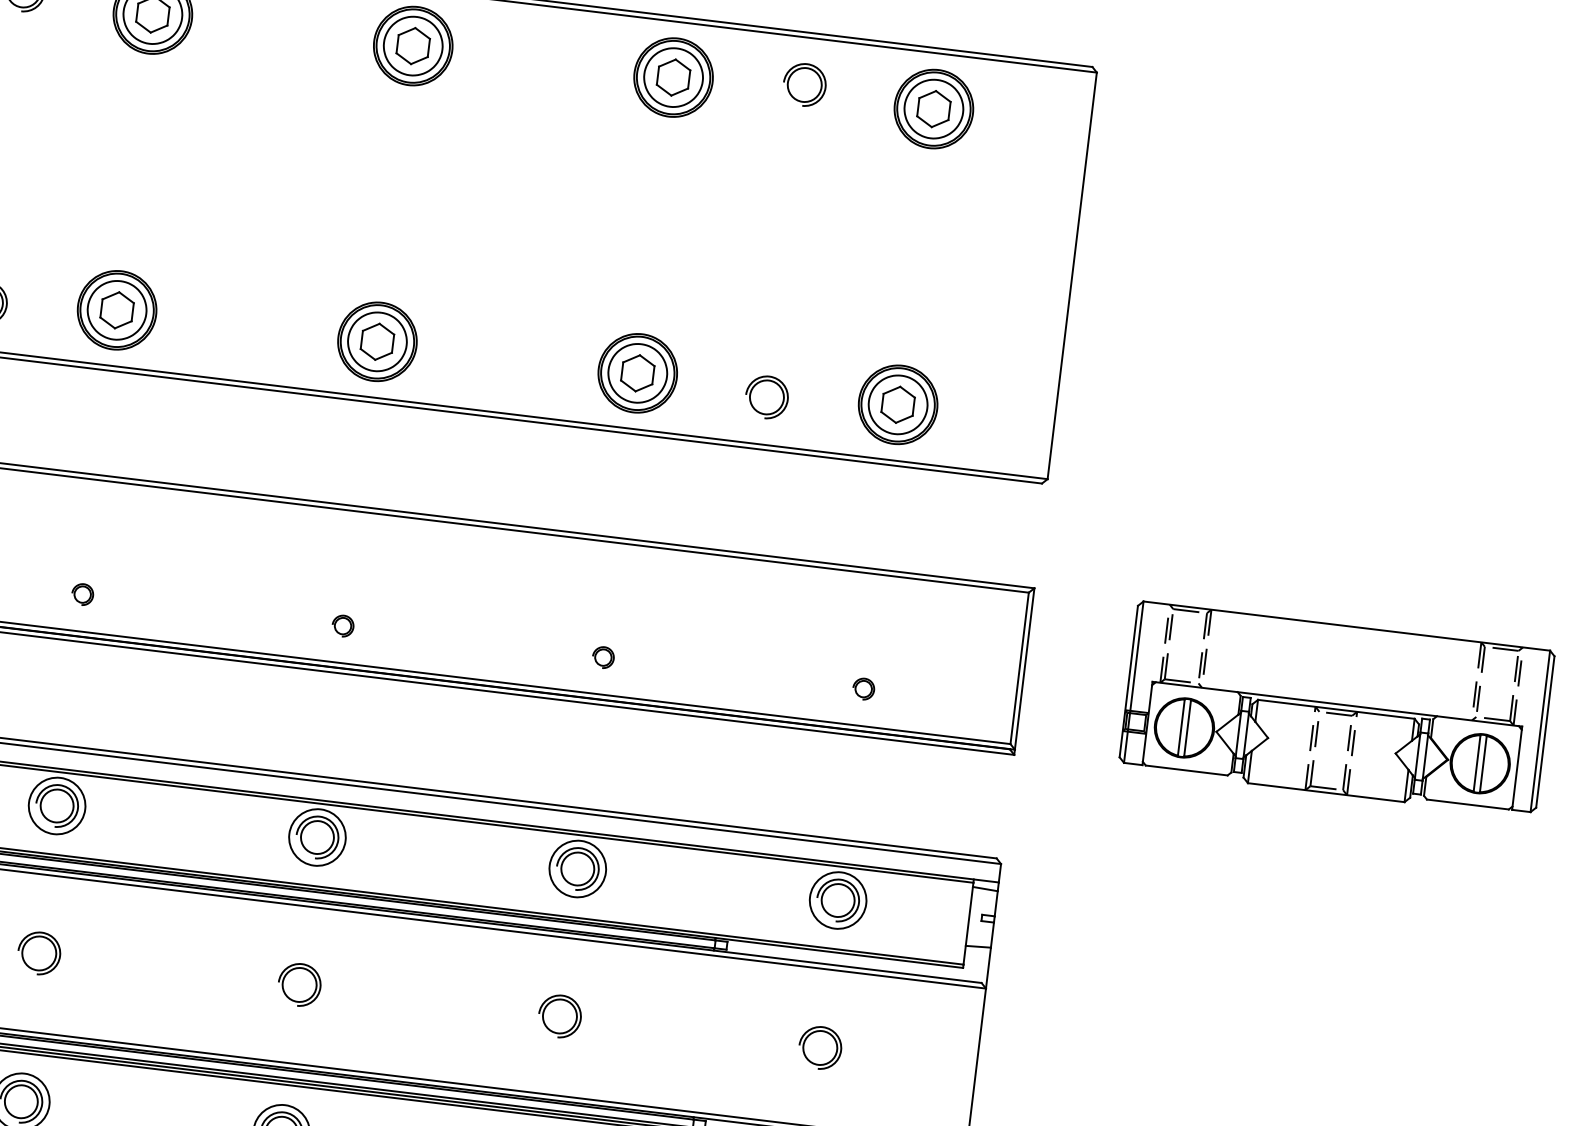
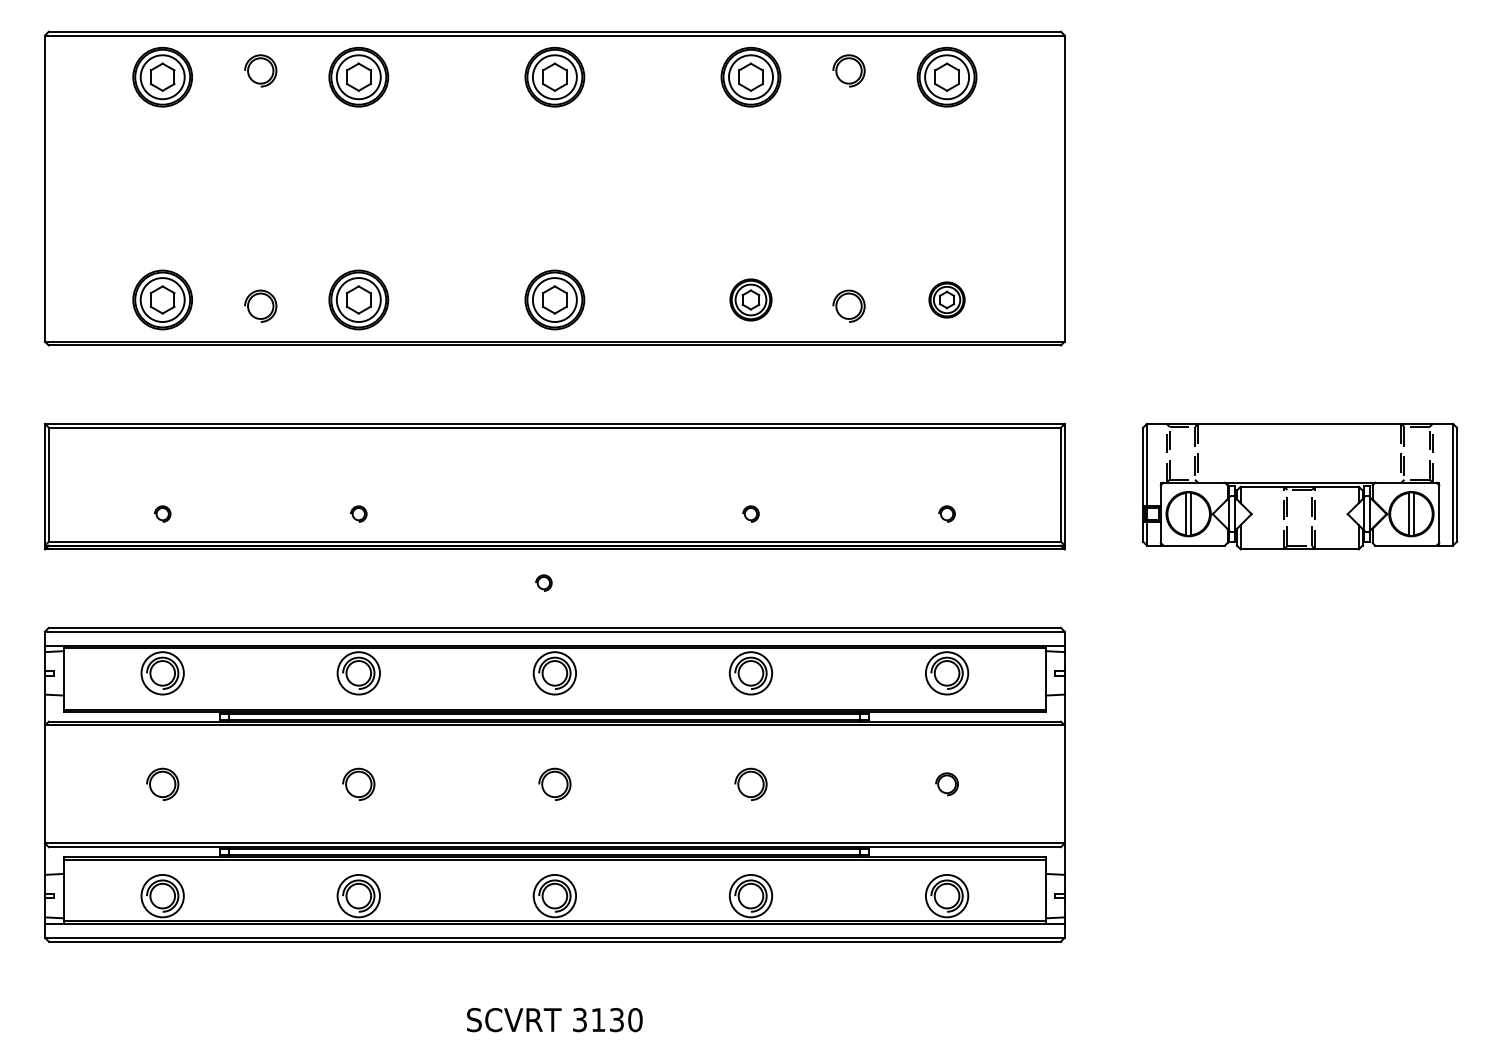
part: (637, 372) -> (750, 299), size x0.7
part: (897, 404) -> (946, 299), size x0.6
part: (342, 625) -> (543, 582), moved
part: (819, 1046) -> (946, 783), size x0.7

